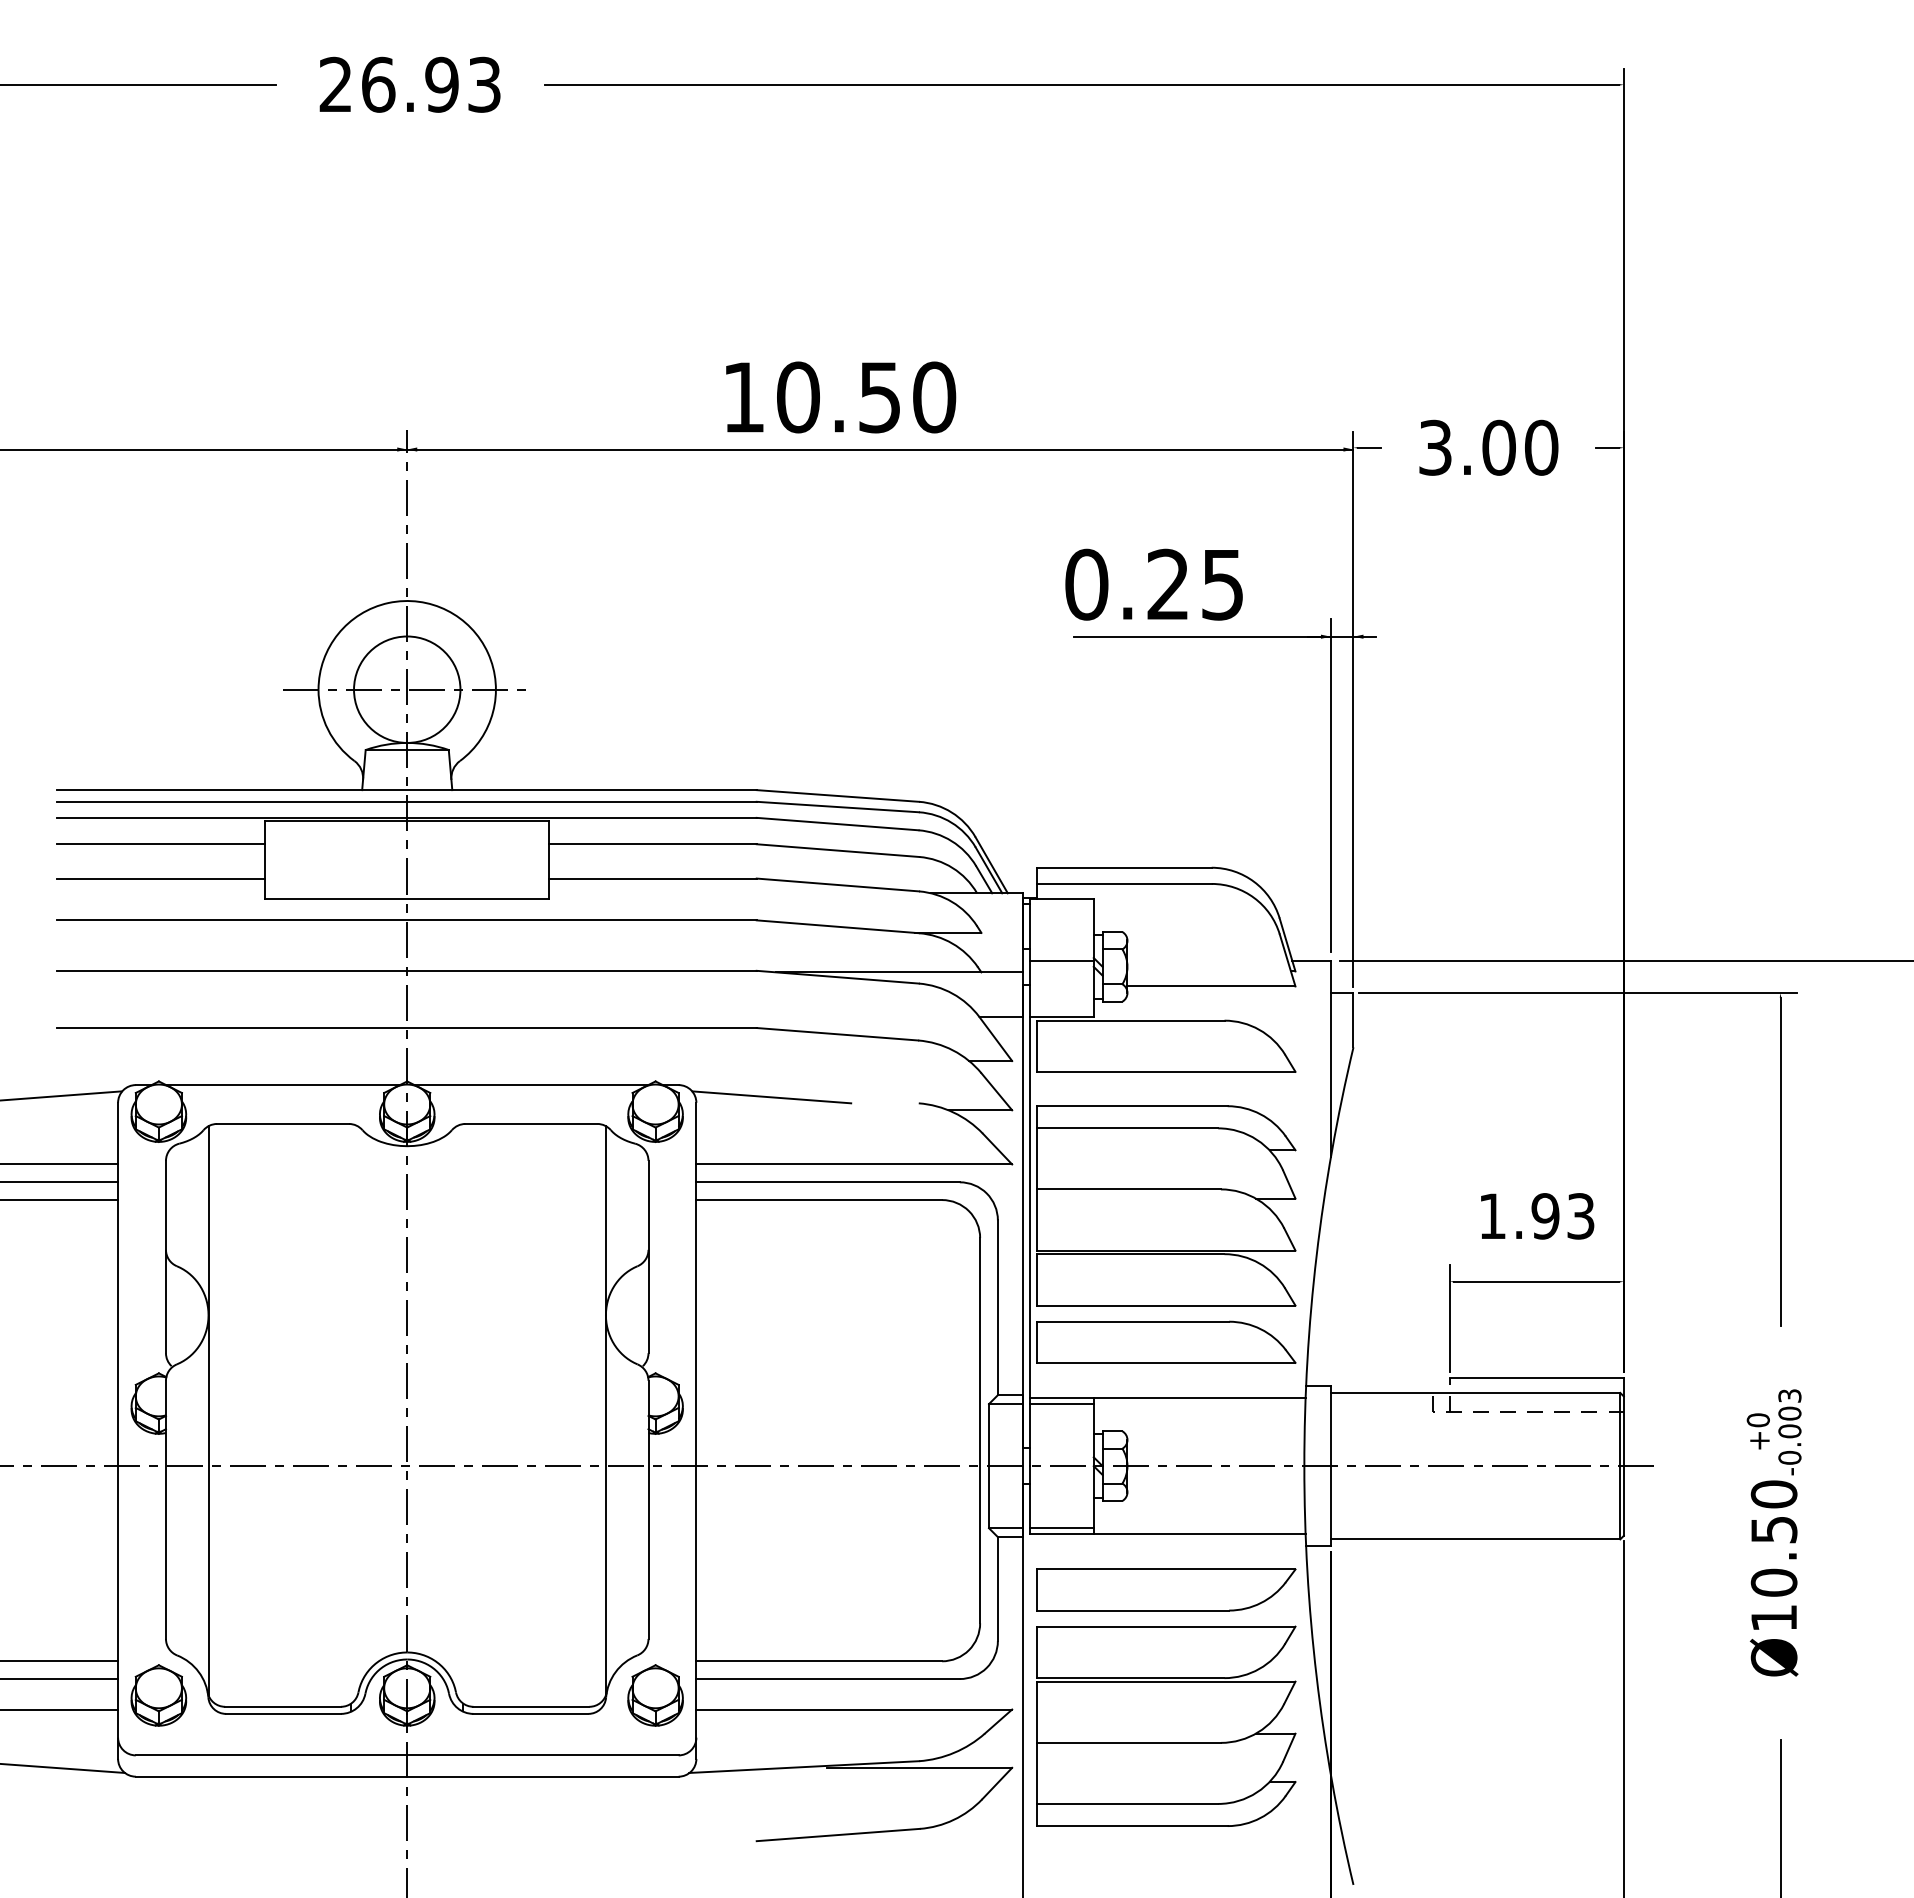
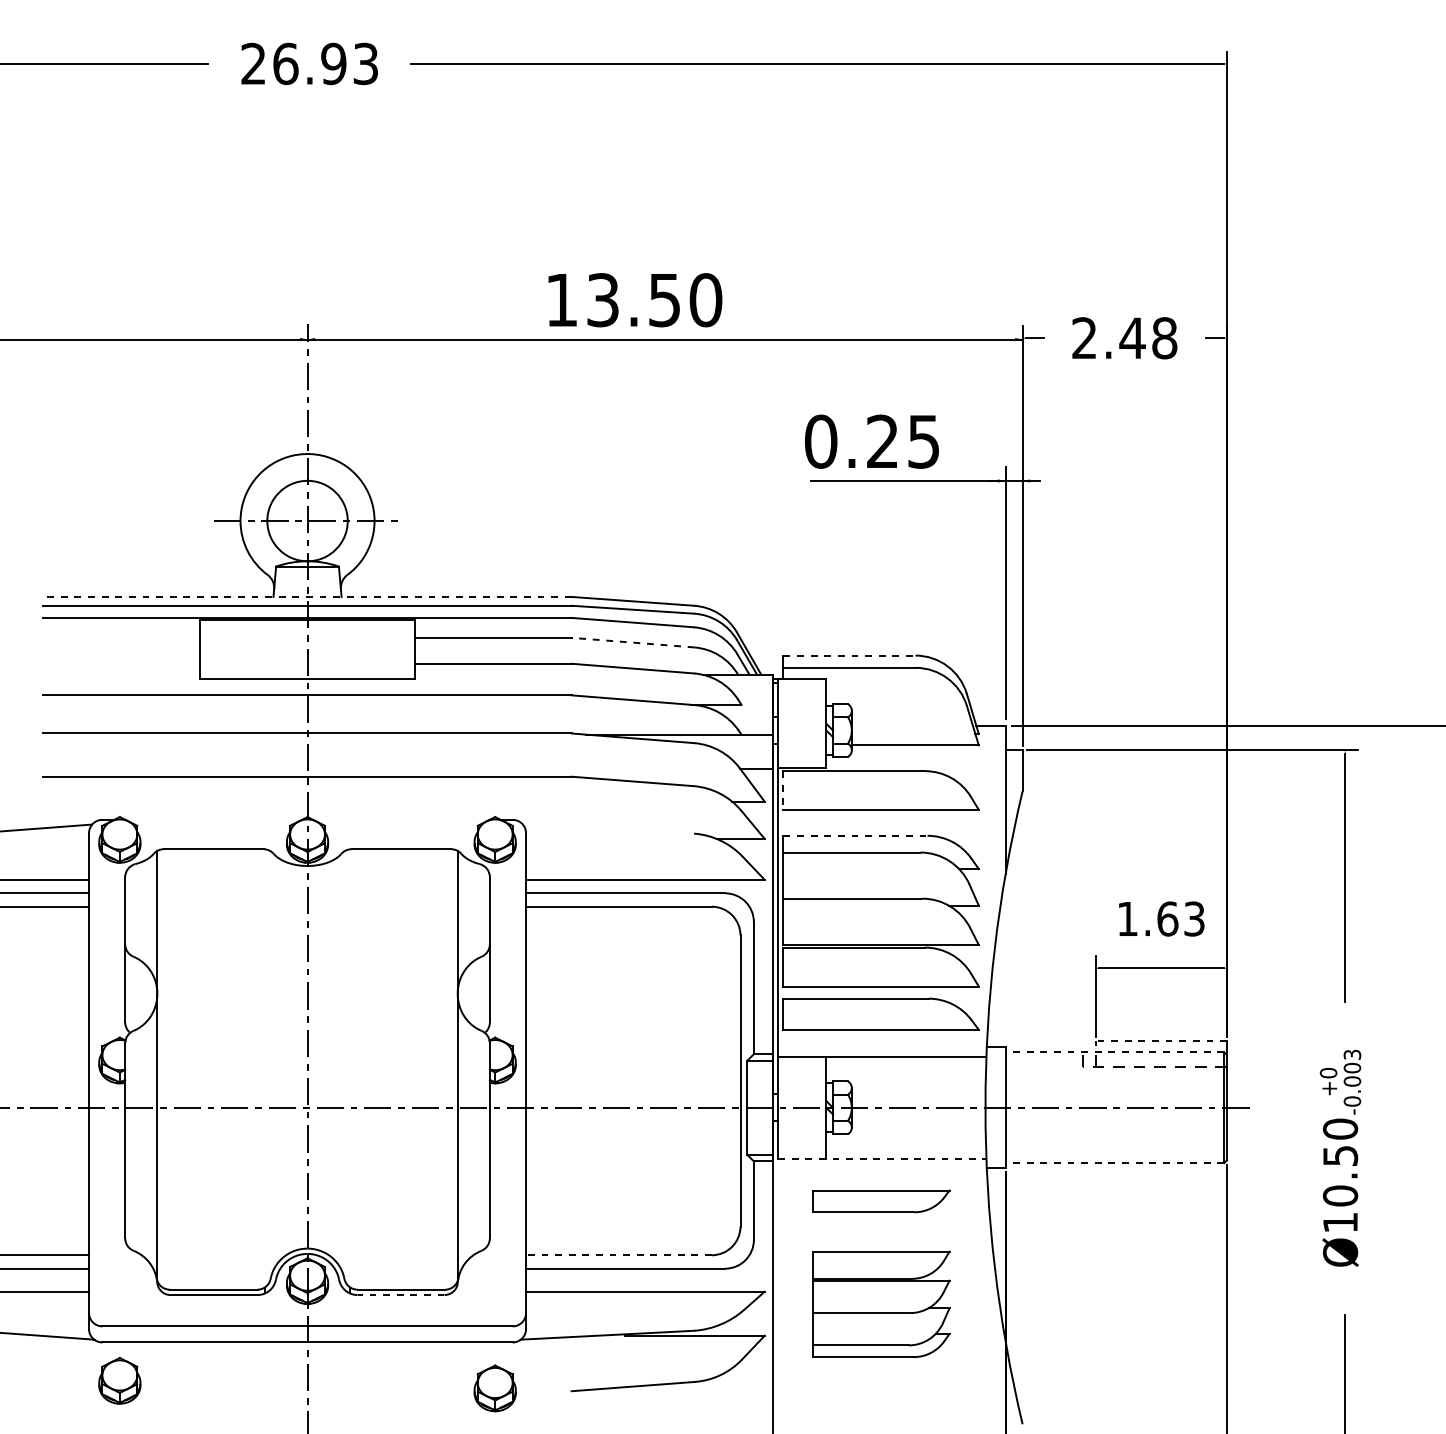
text: (798, 397) -> (603, 300), 10.50 -> 13.50
text: (1488, 447) -> (1124, 338), 3.00 -> 2.48
line: (407, 790) -> (307, 597), solid -> dashed
line: (161, 844) -> (121, 638), removed
line: (838, 850) -> (633, 642), solid -> dashed
line: (1124, 867) -> (849, 655), solid -> dashed
line: (161, 878) -> (121, 663), removed
line: (1061, 961) -> (801, 726), removed
line: (1037, 1046) -> (783, 790), solid -> dashed
line: (282, 1085) -> (213, 820), removed
line: (531, 1085) -> (401, 820), removed
line: (771, 1097) -> (582, 829), removed
line: (1132, 1106) -> (855, 836), solid -> dashed
text: (1545, 1216) -> (1167, 919), 1.93 -> 1.63
line: (1536, 1377) -> (1160, 1040), solid -> dashed
line: (1475, 1392) -> (1114, 1052), solid -> dashed
line: (1061, 1404) -> (801, 1061), removed
line: (1061, 1528) -> (801, 1154), removed
line: (1167, 1534) -> (882, 1159), solid -> dashed
line: (1475, 1539) -> (1114, 1163), solid -> dashed
part: (1166, 1589) -> (881, 1201), size x0.7
line: (819, 1661) -> (619, 1255), solid -> dashed
part: (158, 1695) -> (119, 1380), moved
part: (655, 1695) -> (495, 1388), moved
line: (530, 1713) -> (400, 1294), solid -> dashed
part: (1166, 1725) -> (881, 1303), size x0.7

